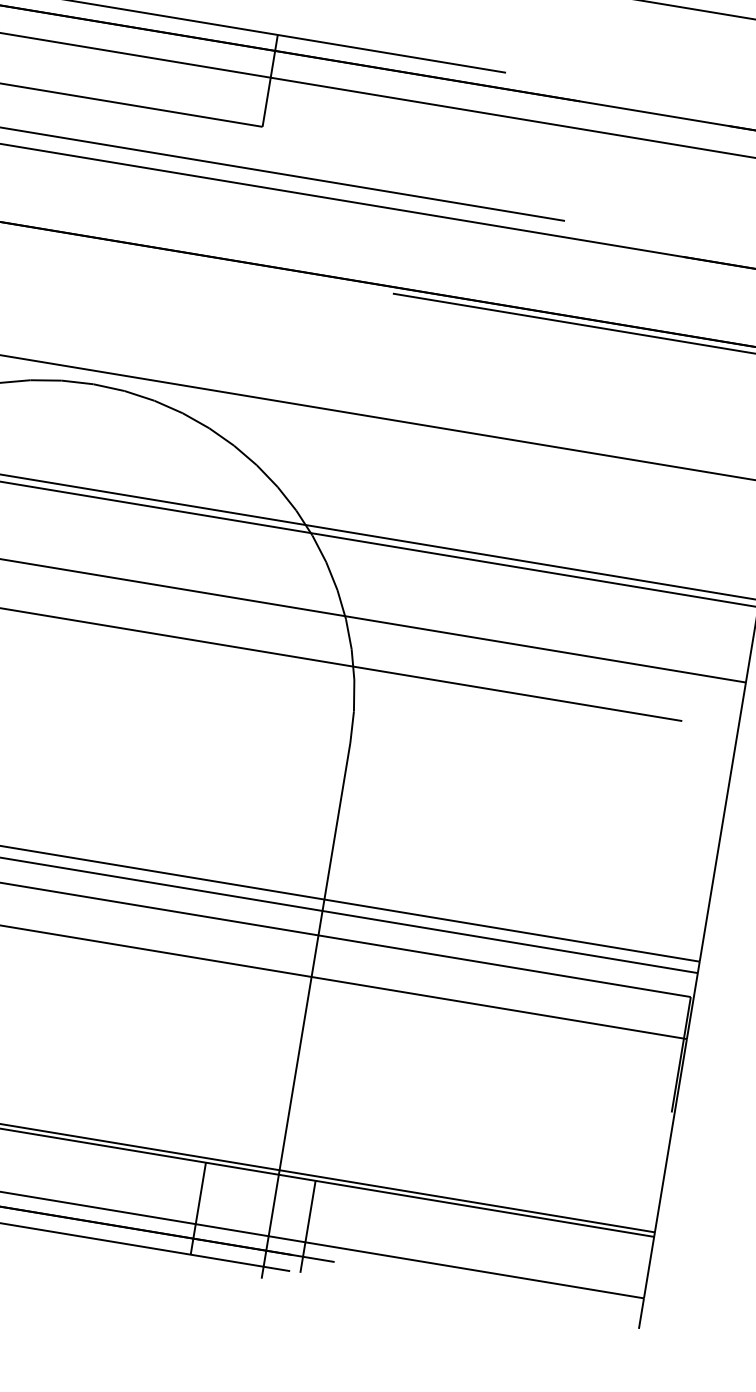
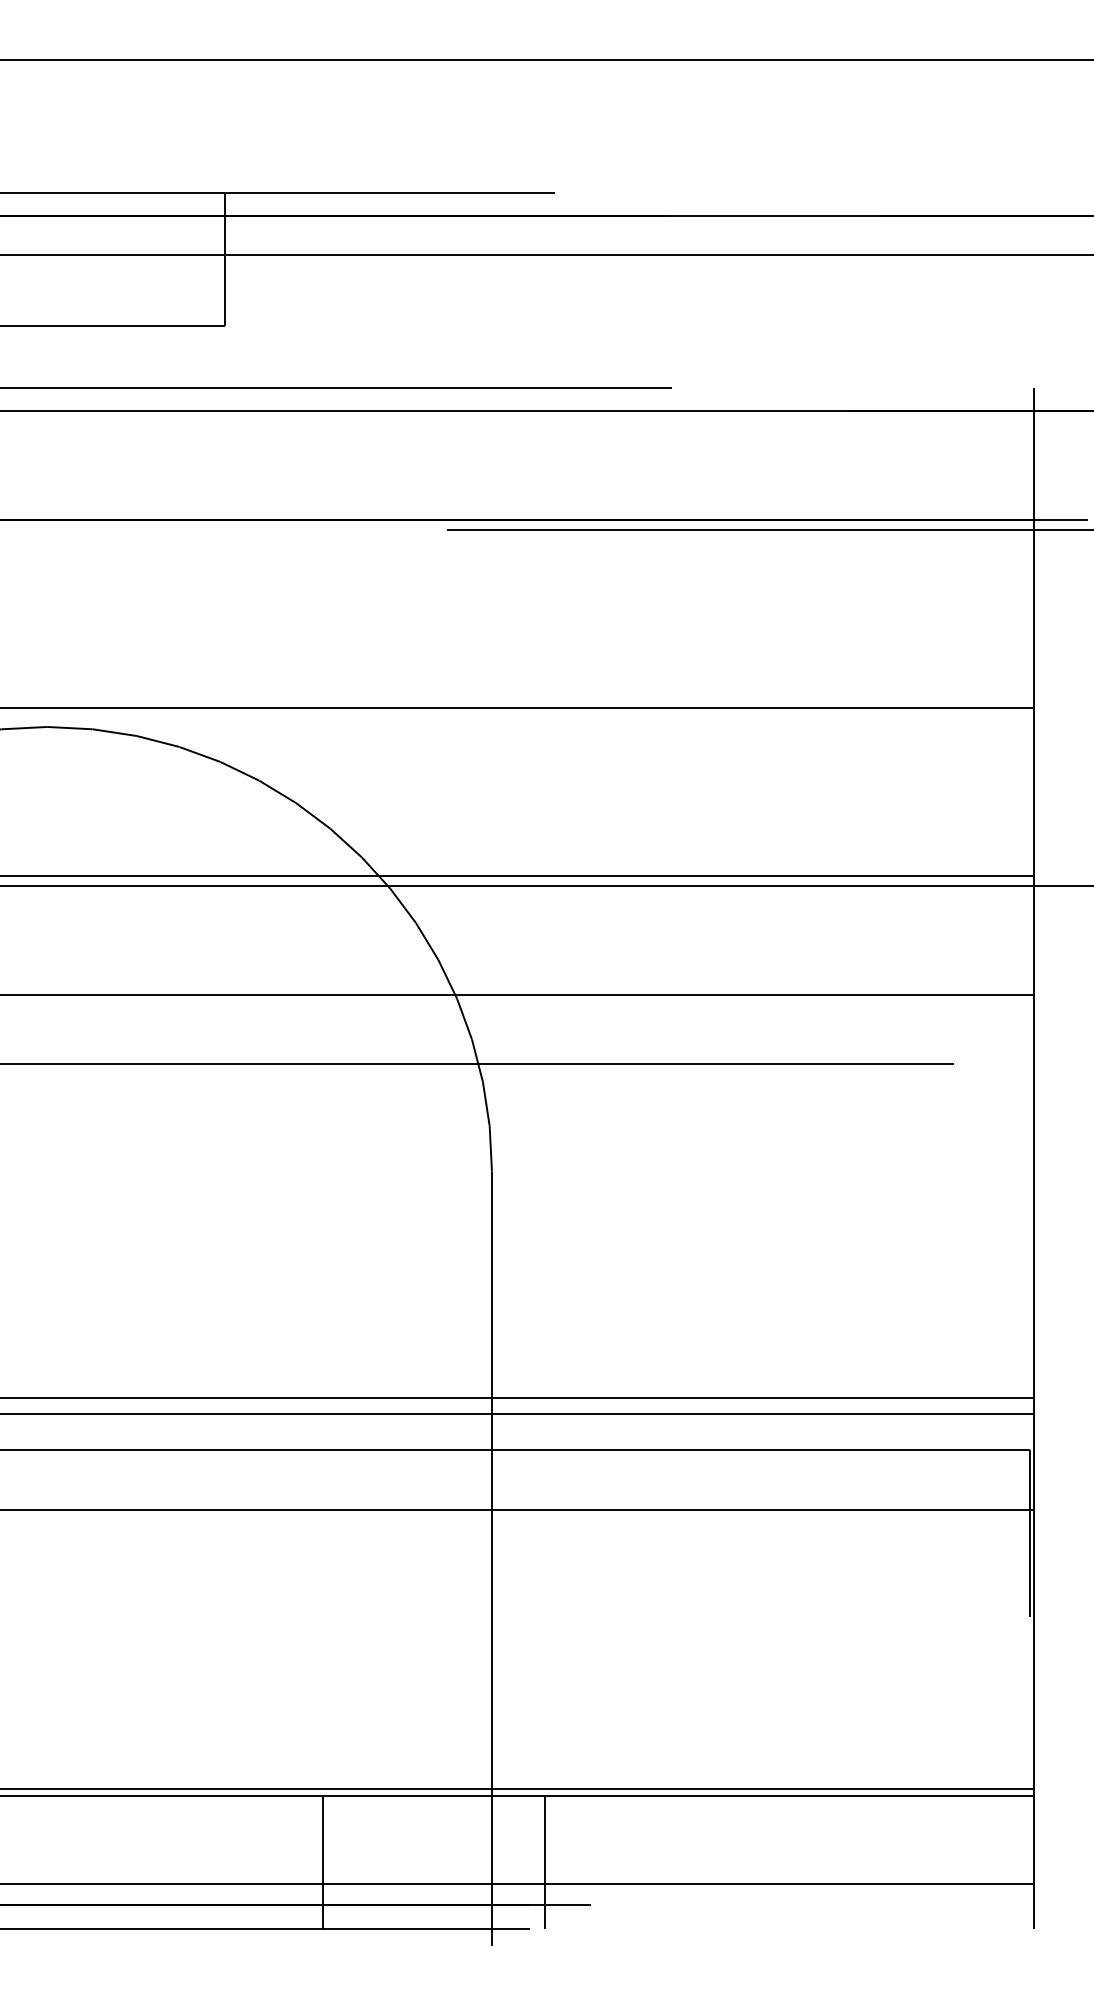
line: (198, 1208) -> (322, 1861), moved

